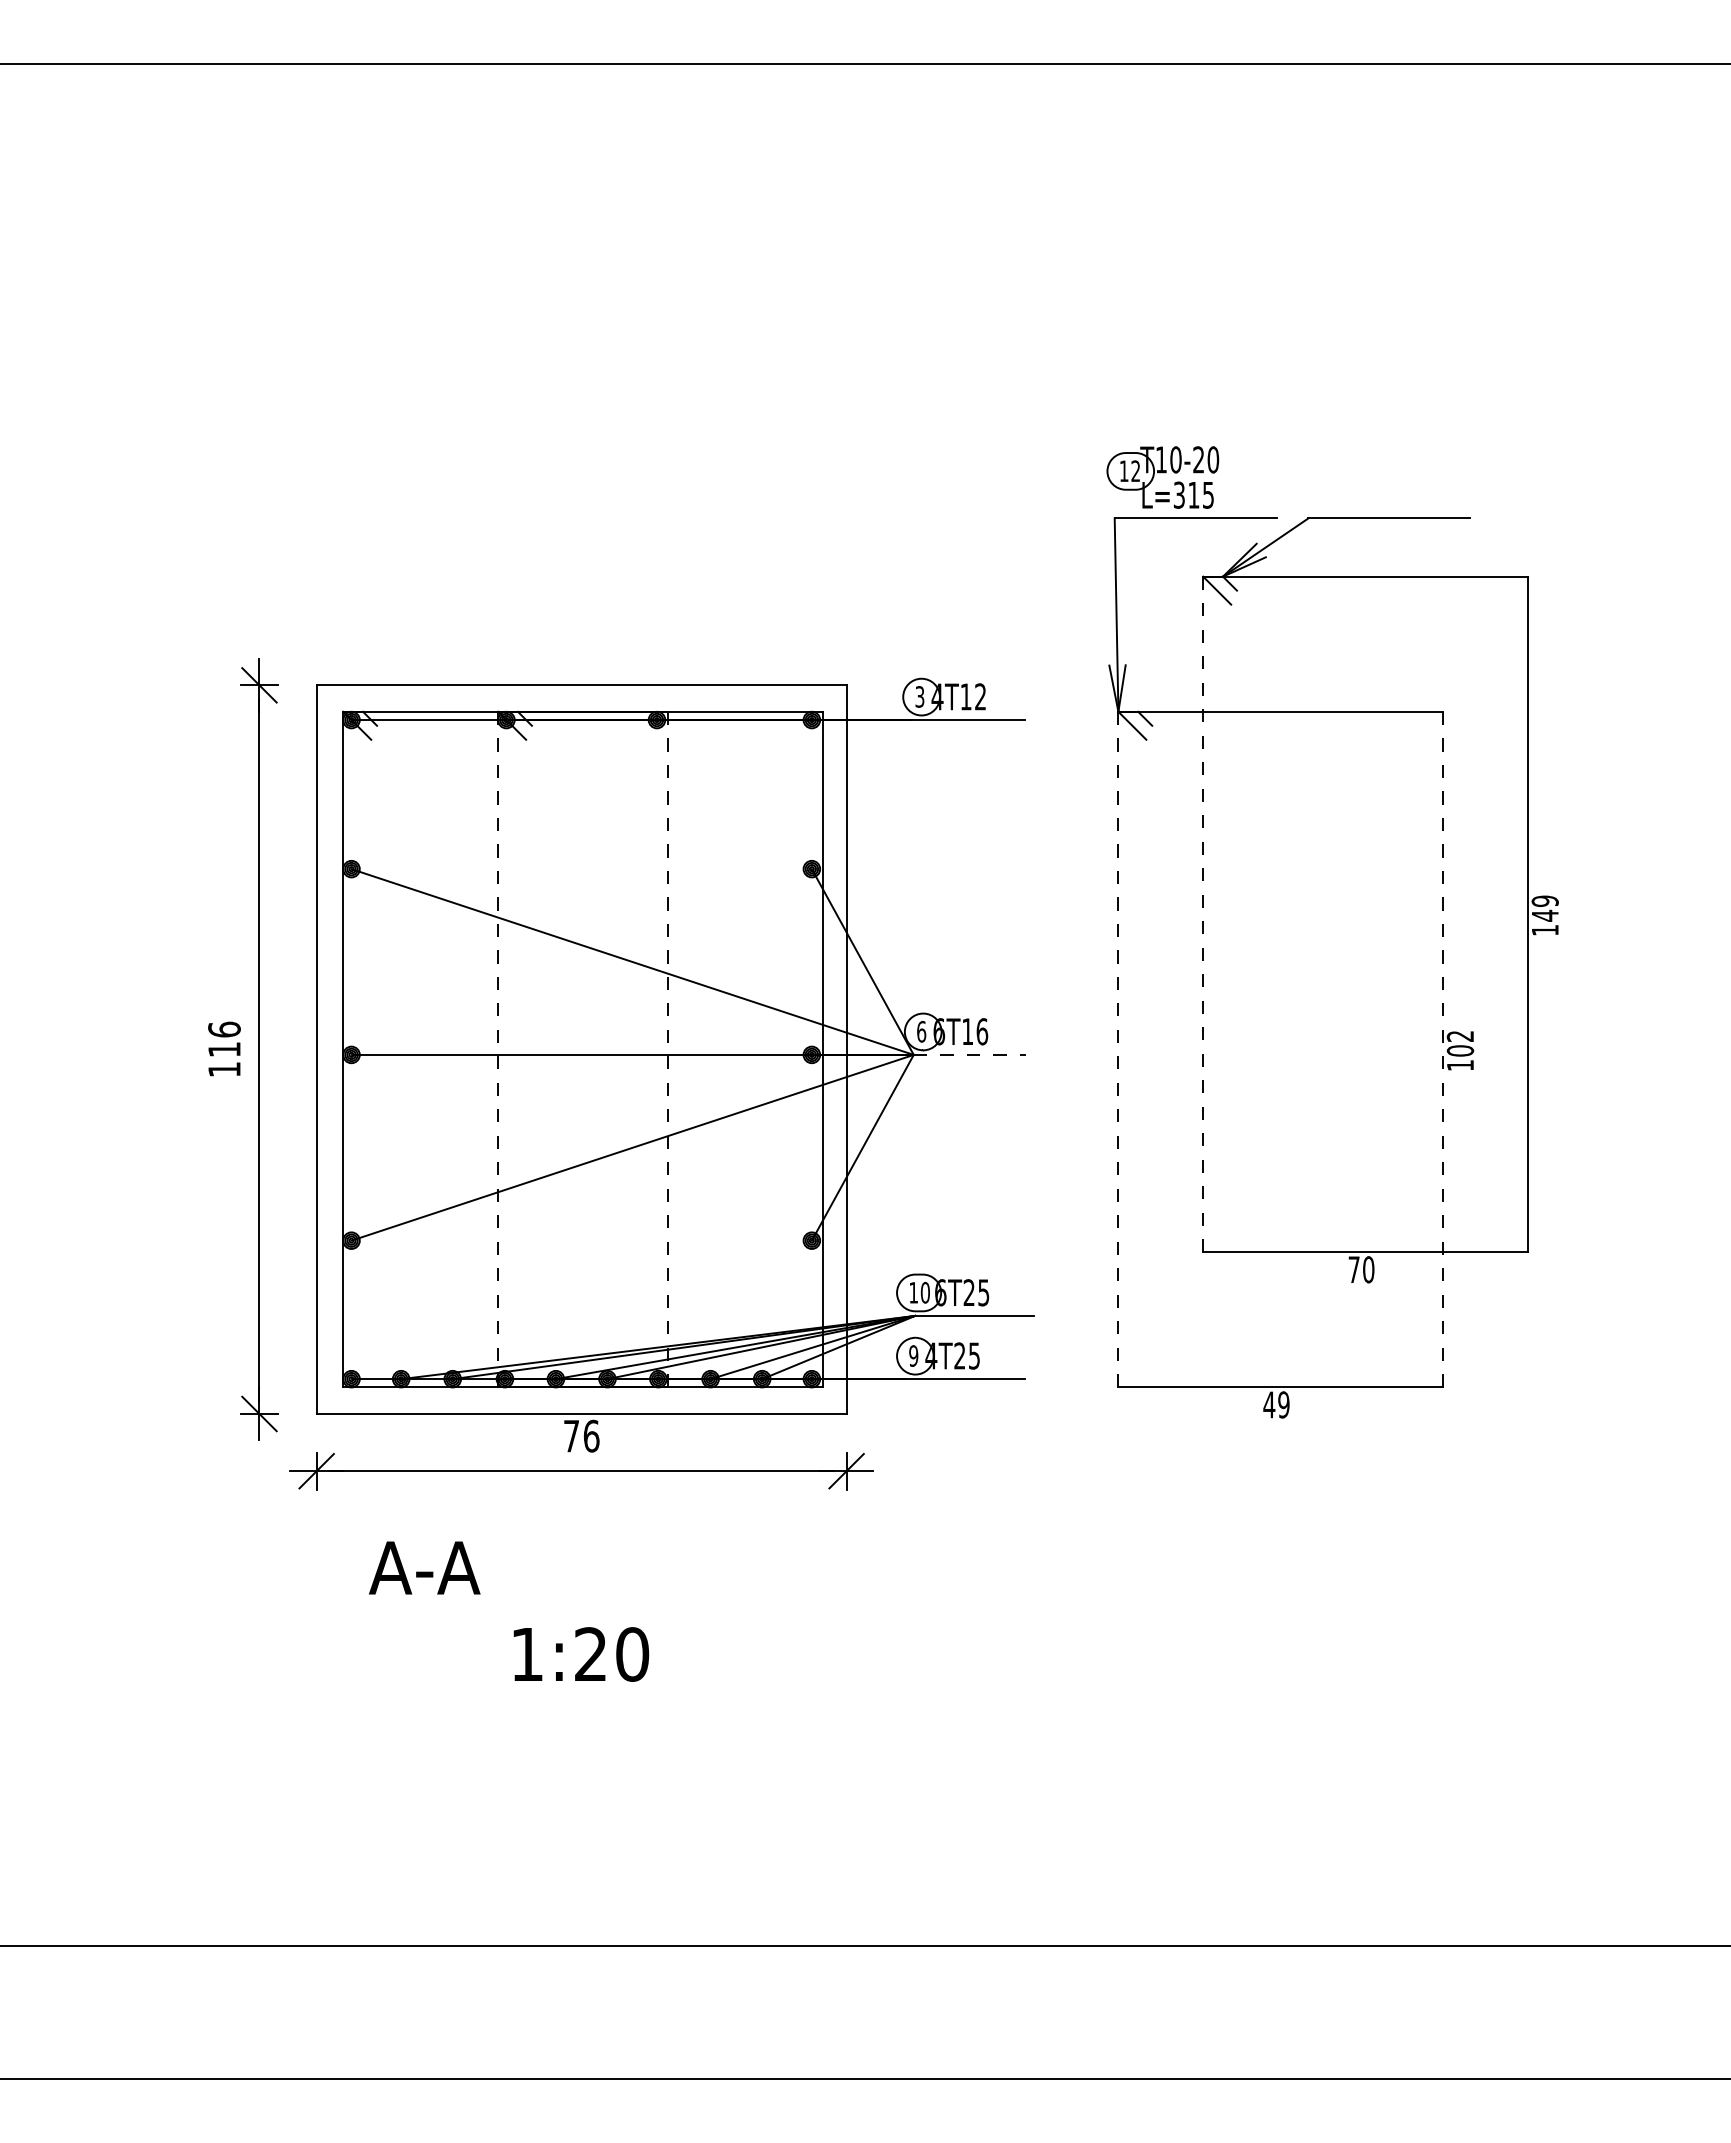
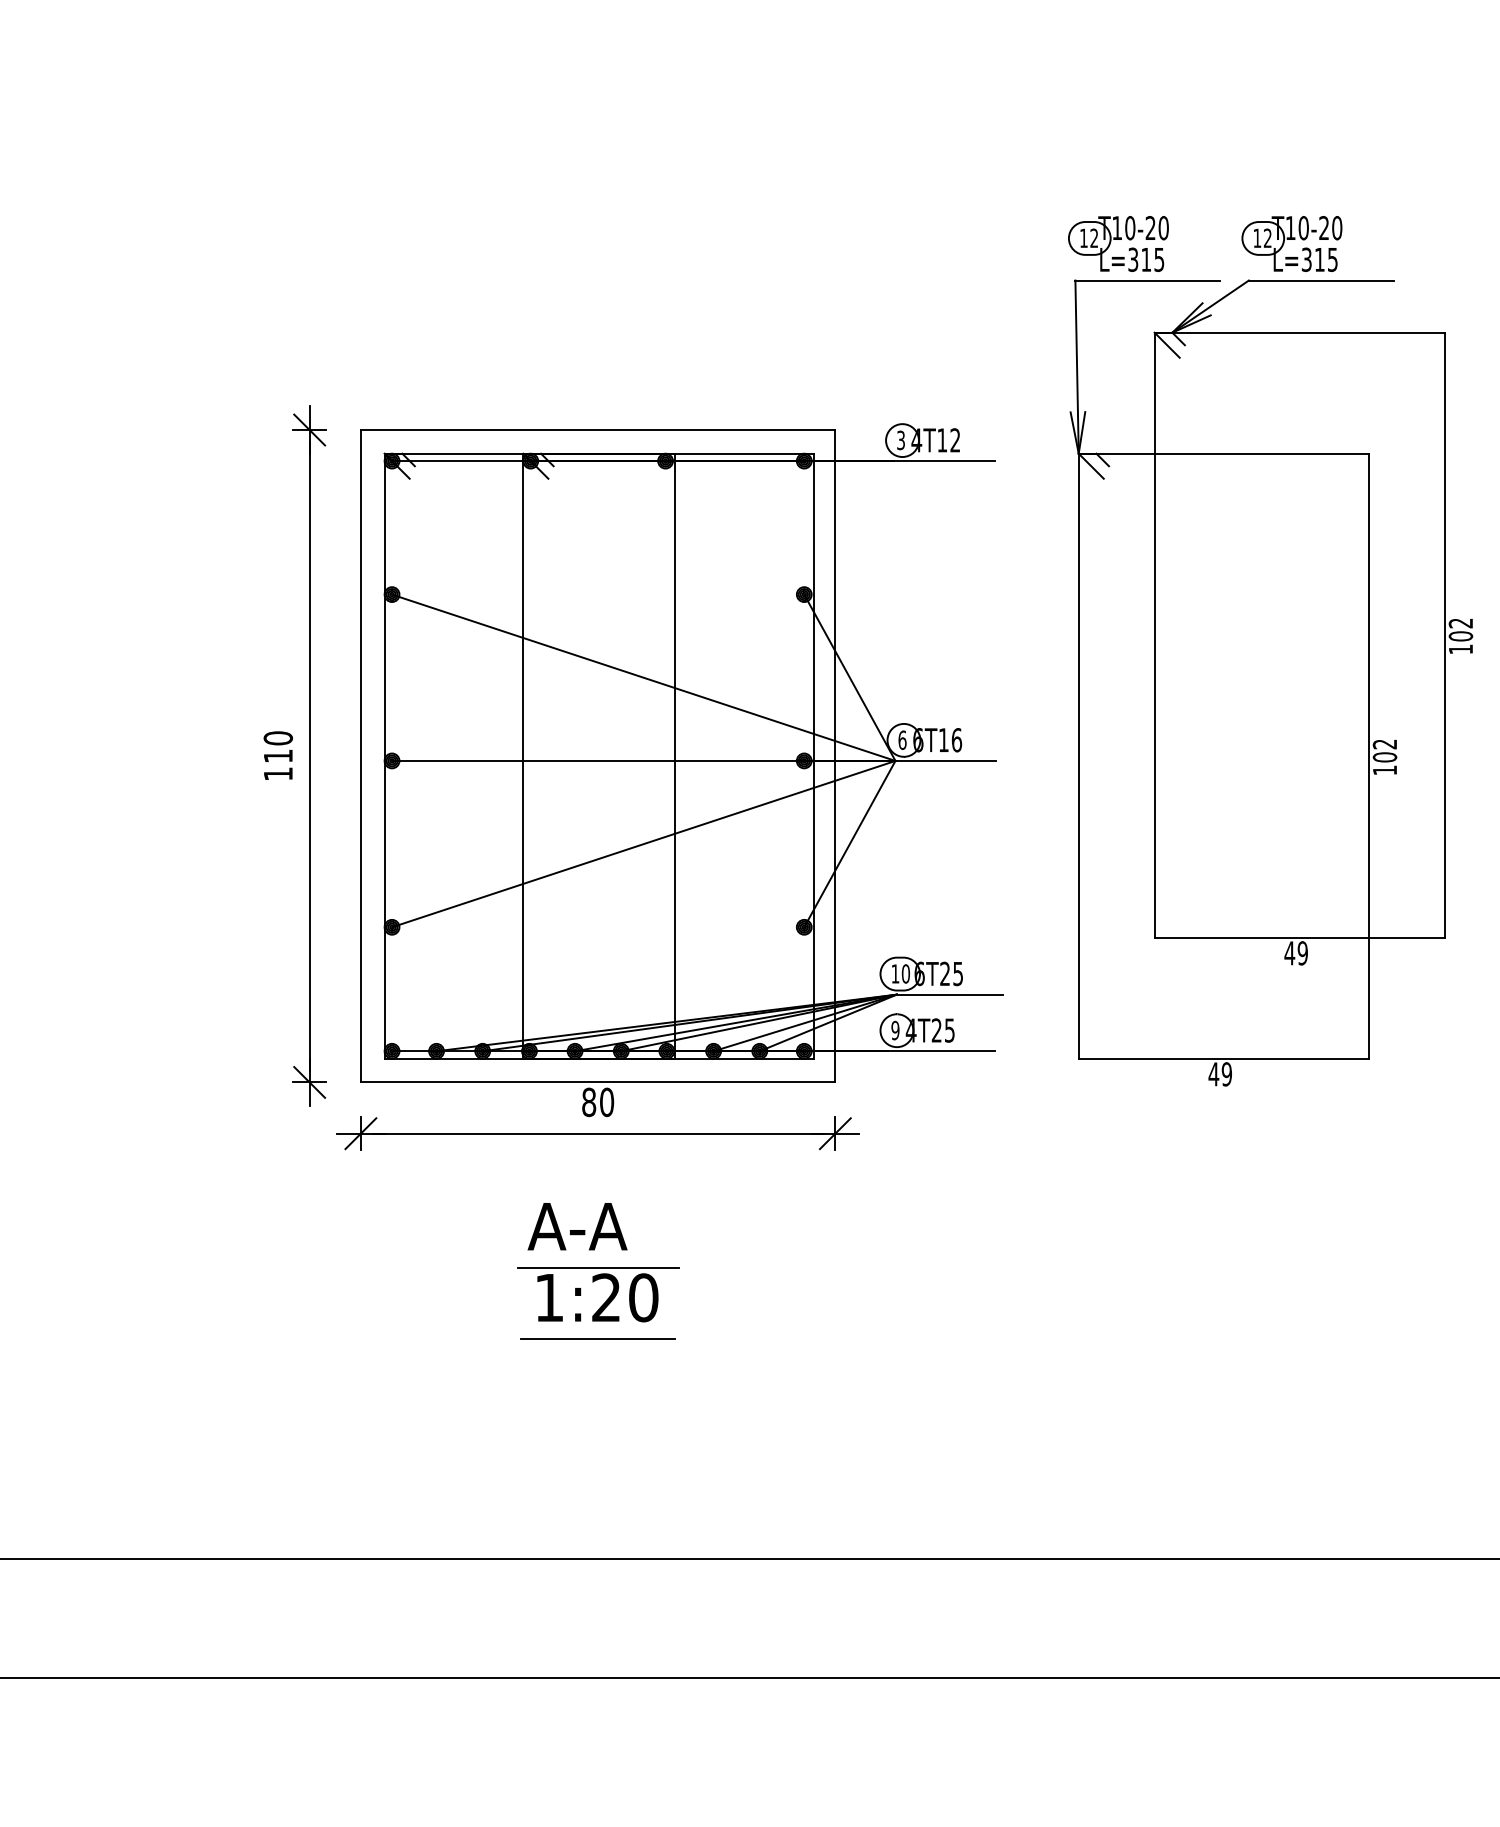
part: (1356, 477) -> (1291, 243), added
text: (1544, 908) -> (1460, 629), 149 -> 102
line: (1203, 914) -> (1154, 635), dashed -> solid
text: (224, 1029) -> (278, 738), 116 -> 110
line: (498, 1049) -> (523, 756), dashed -> solid
line: (667, 1049) -> (674, 756), dashed -> solid
line: (1118, 1049) -> (1078, 756), dashed -> solid
line: (1442, 1049) -> (1368, 756), dashed -> solid
line: (970, 1054) -> (946, 760), dashed -> solid
text: (1361, 1269) -> (1296, 953), 70 -> 49
text: (581, 1435) -> (597, 1101), 76 -> 80
text: (424, 1567) -> (577, 1226), moved
line: (581, 1621) -> (597, 1268), added
line: (581, 1700) -> (597, 1339), added

